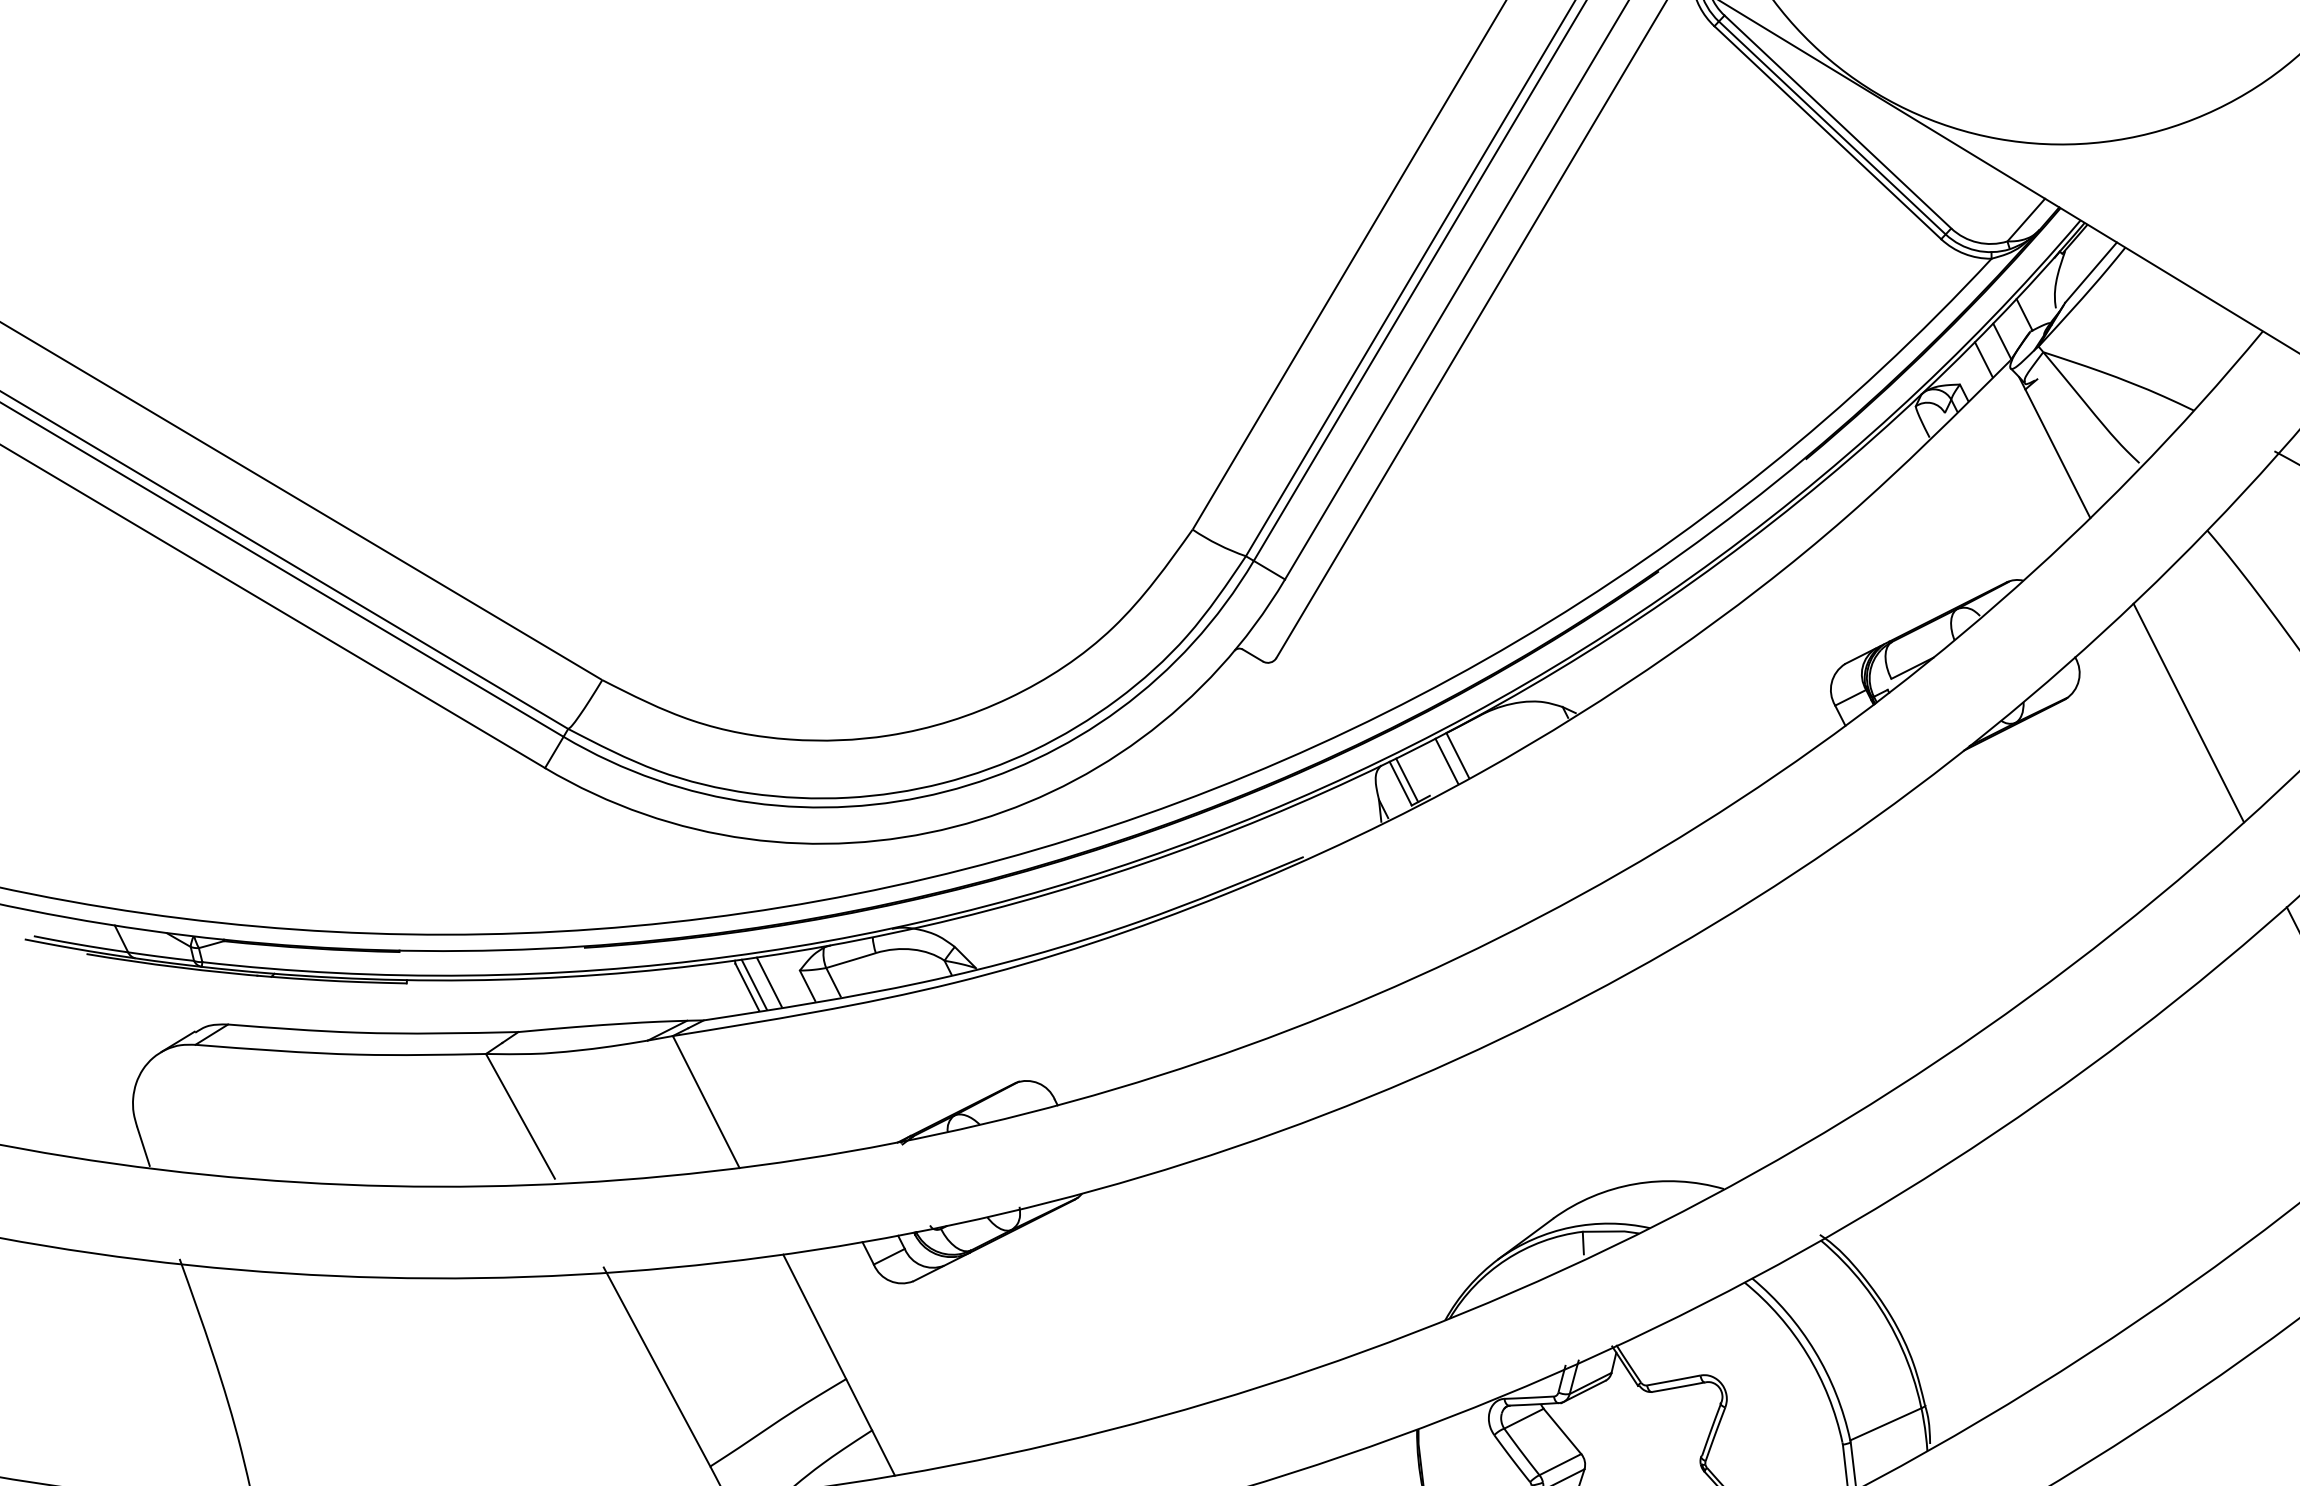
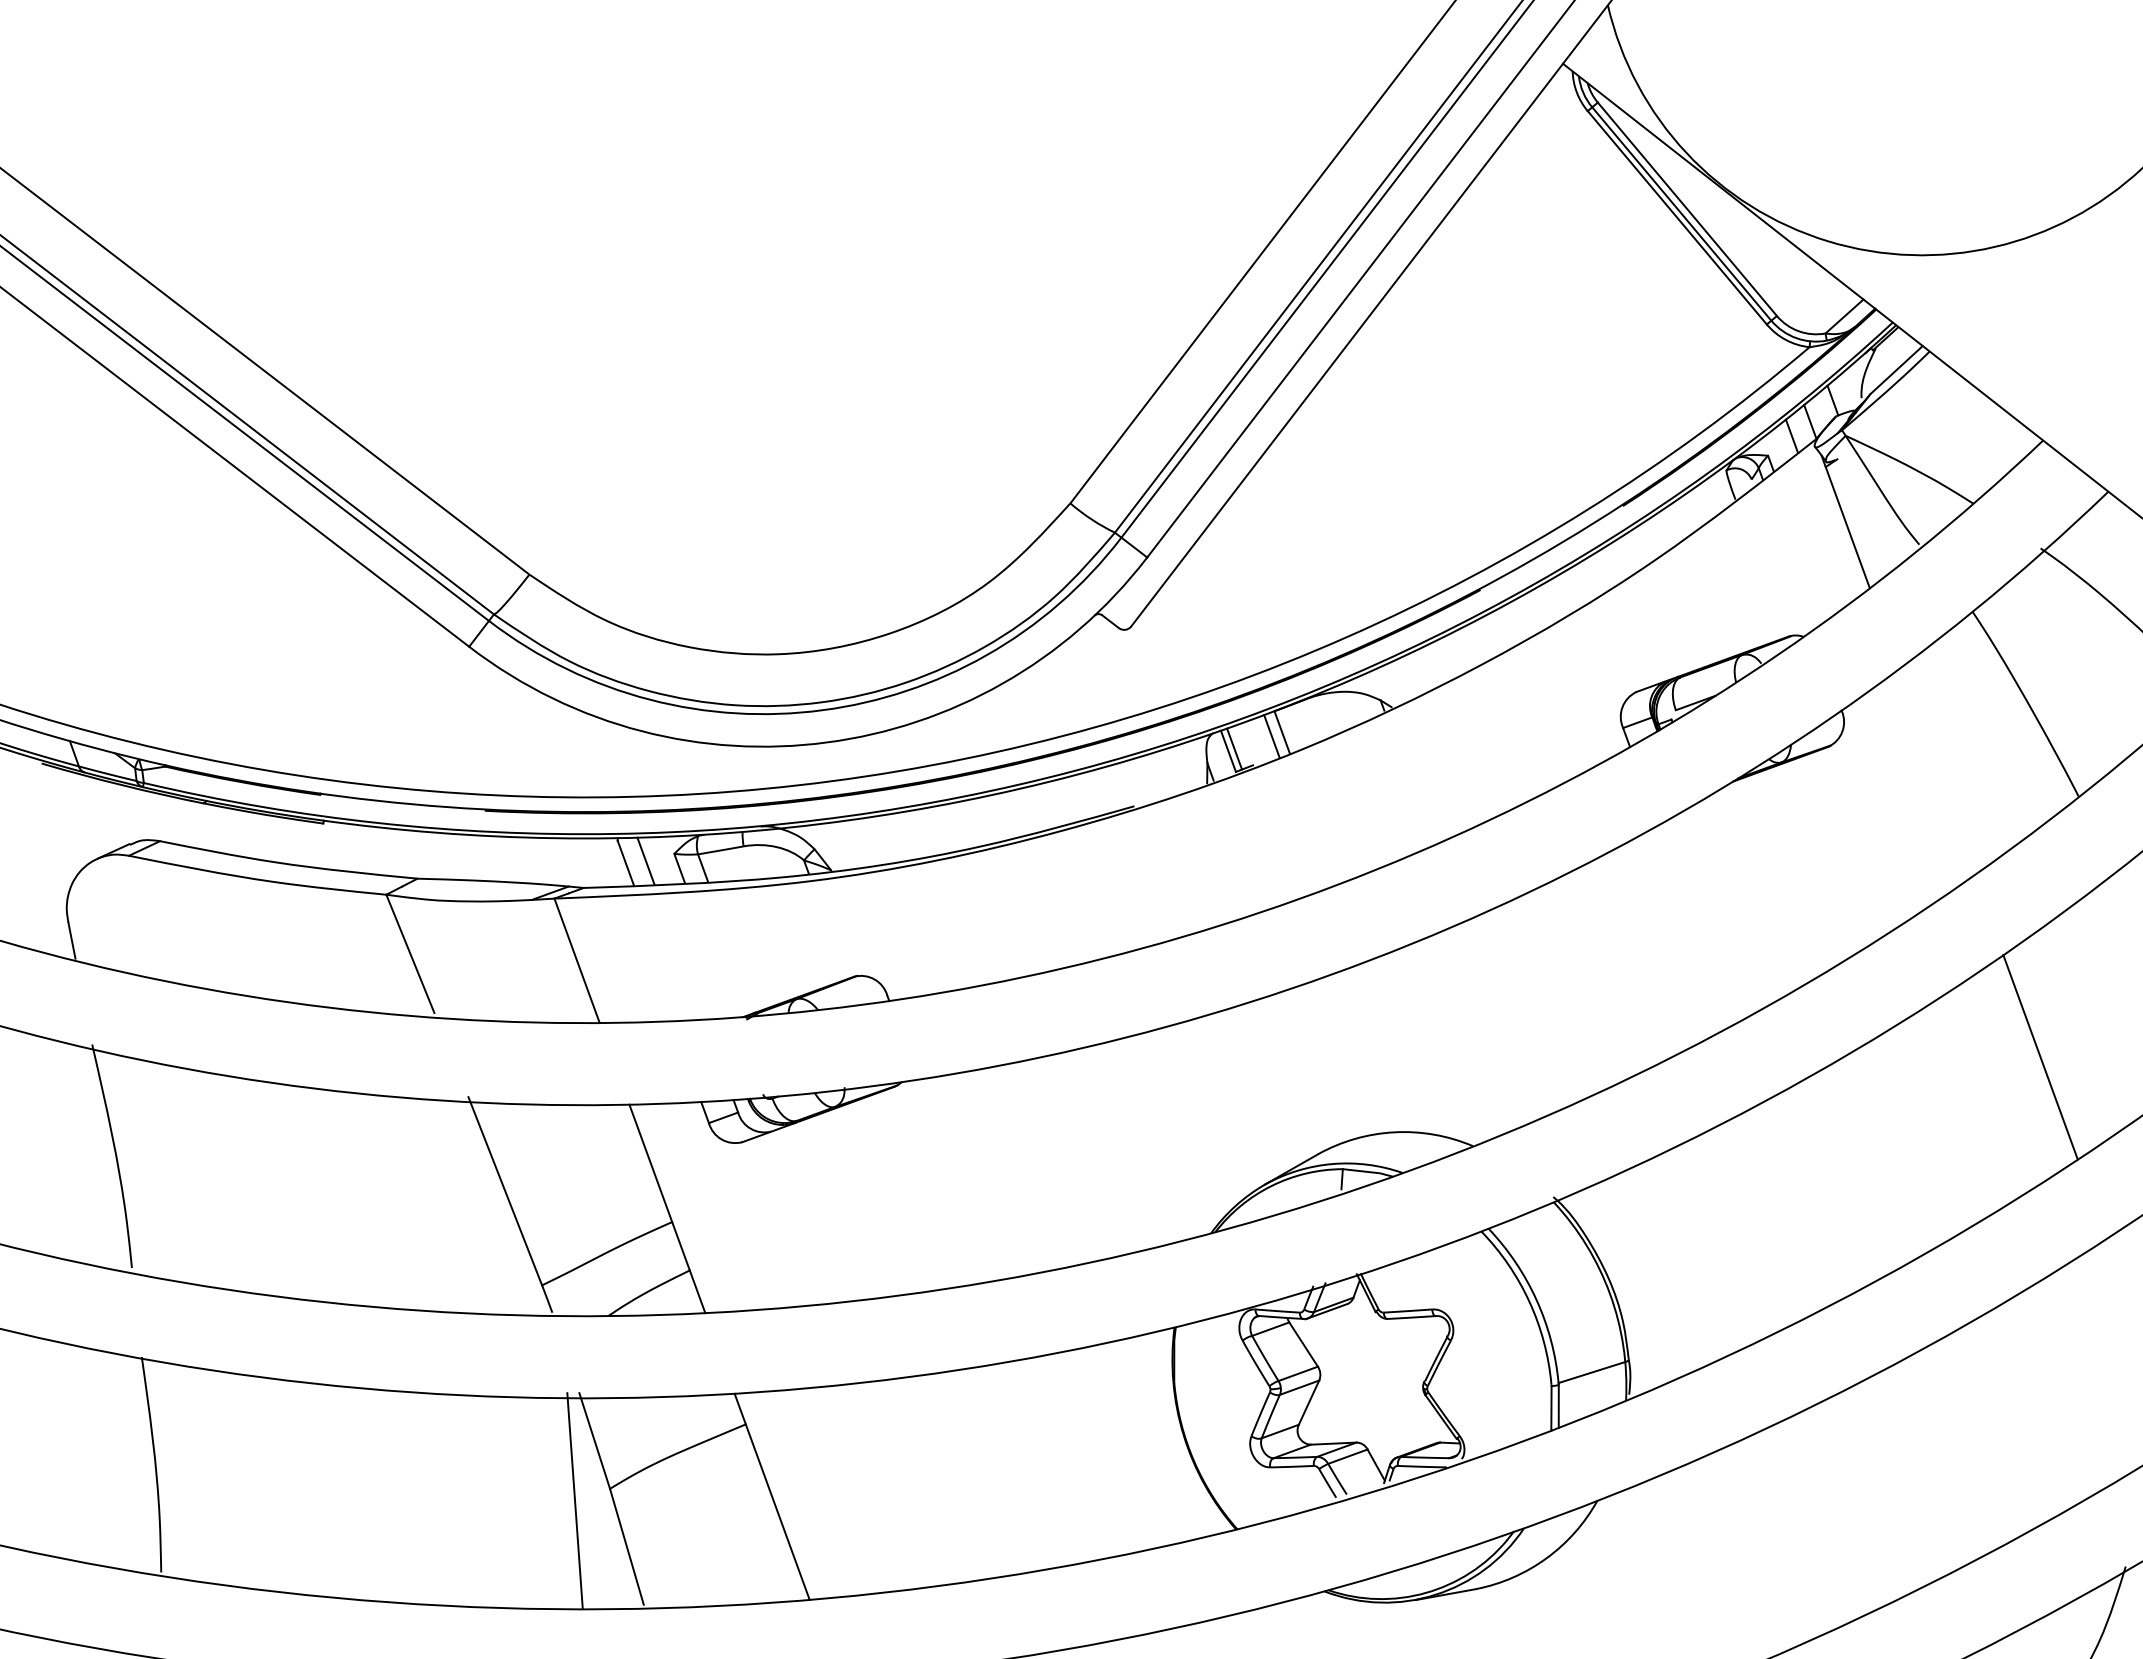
line: (2188, 713) -> (1936, 772), removed
line: (753, 984) -> (631, 861), removed

